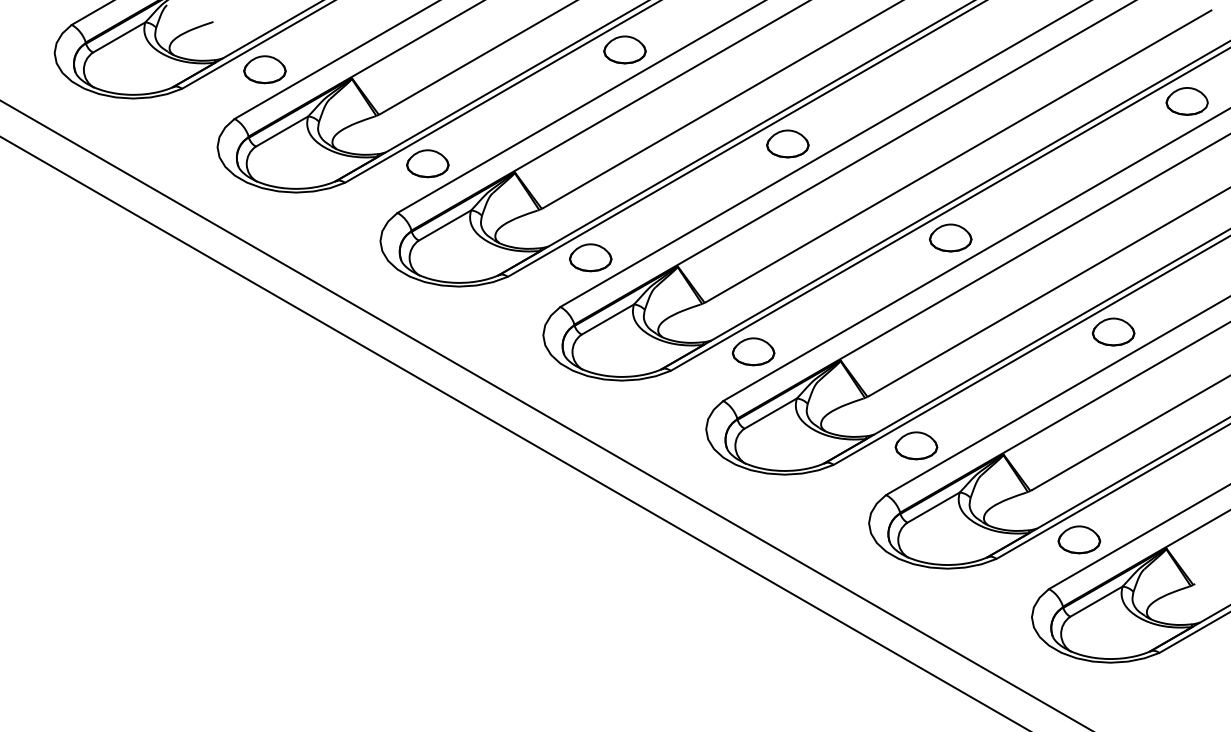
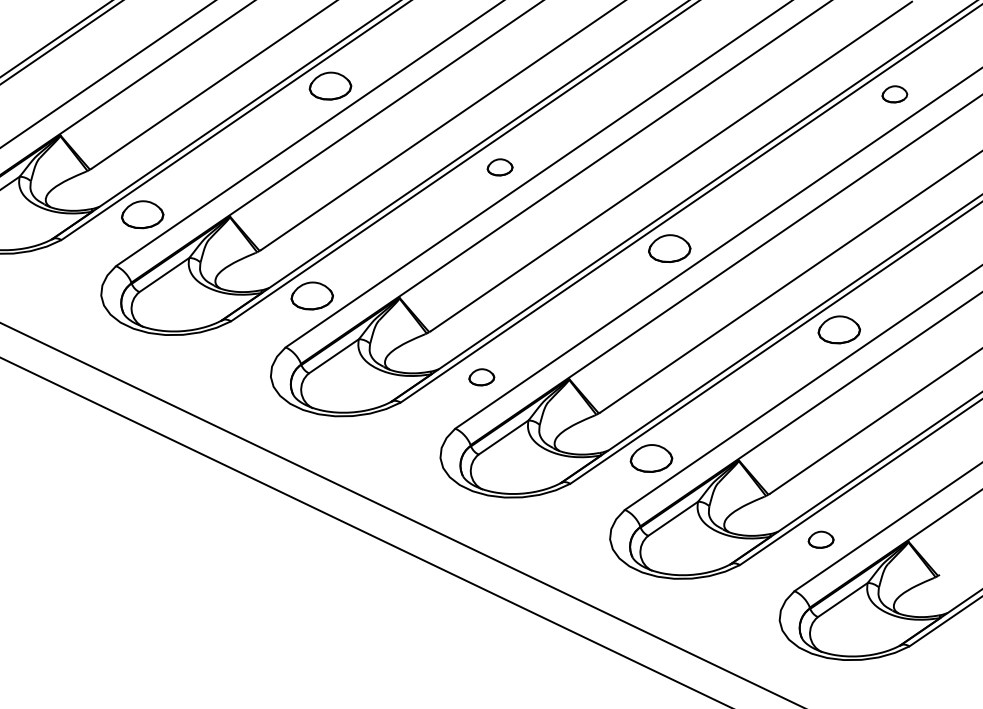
part: (1186, 101) -> (894, 94), size x0.6
part: (787, 143) -> (499, 166), size x0.6
part: (753, 351) -> (481, 376), size x0.6
part: (1079, 539) -> (821, 539), size x0.6

